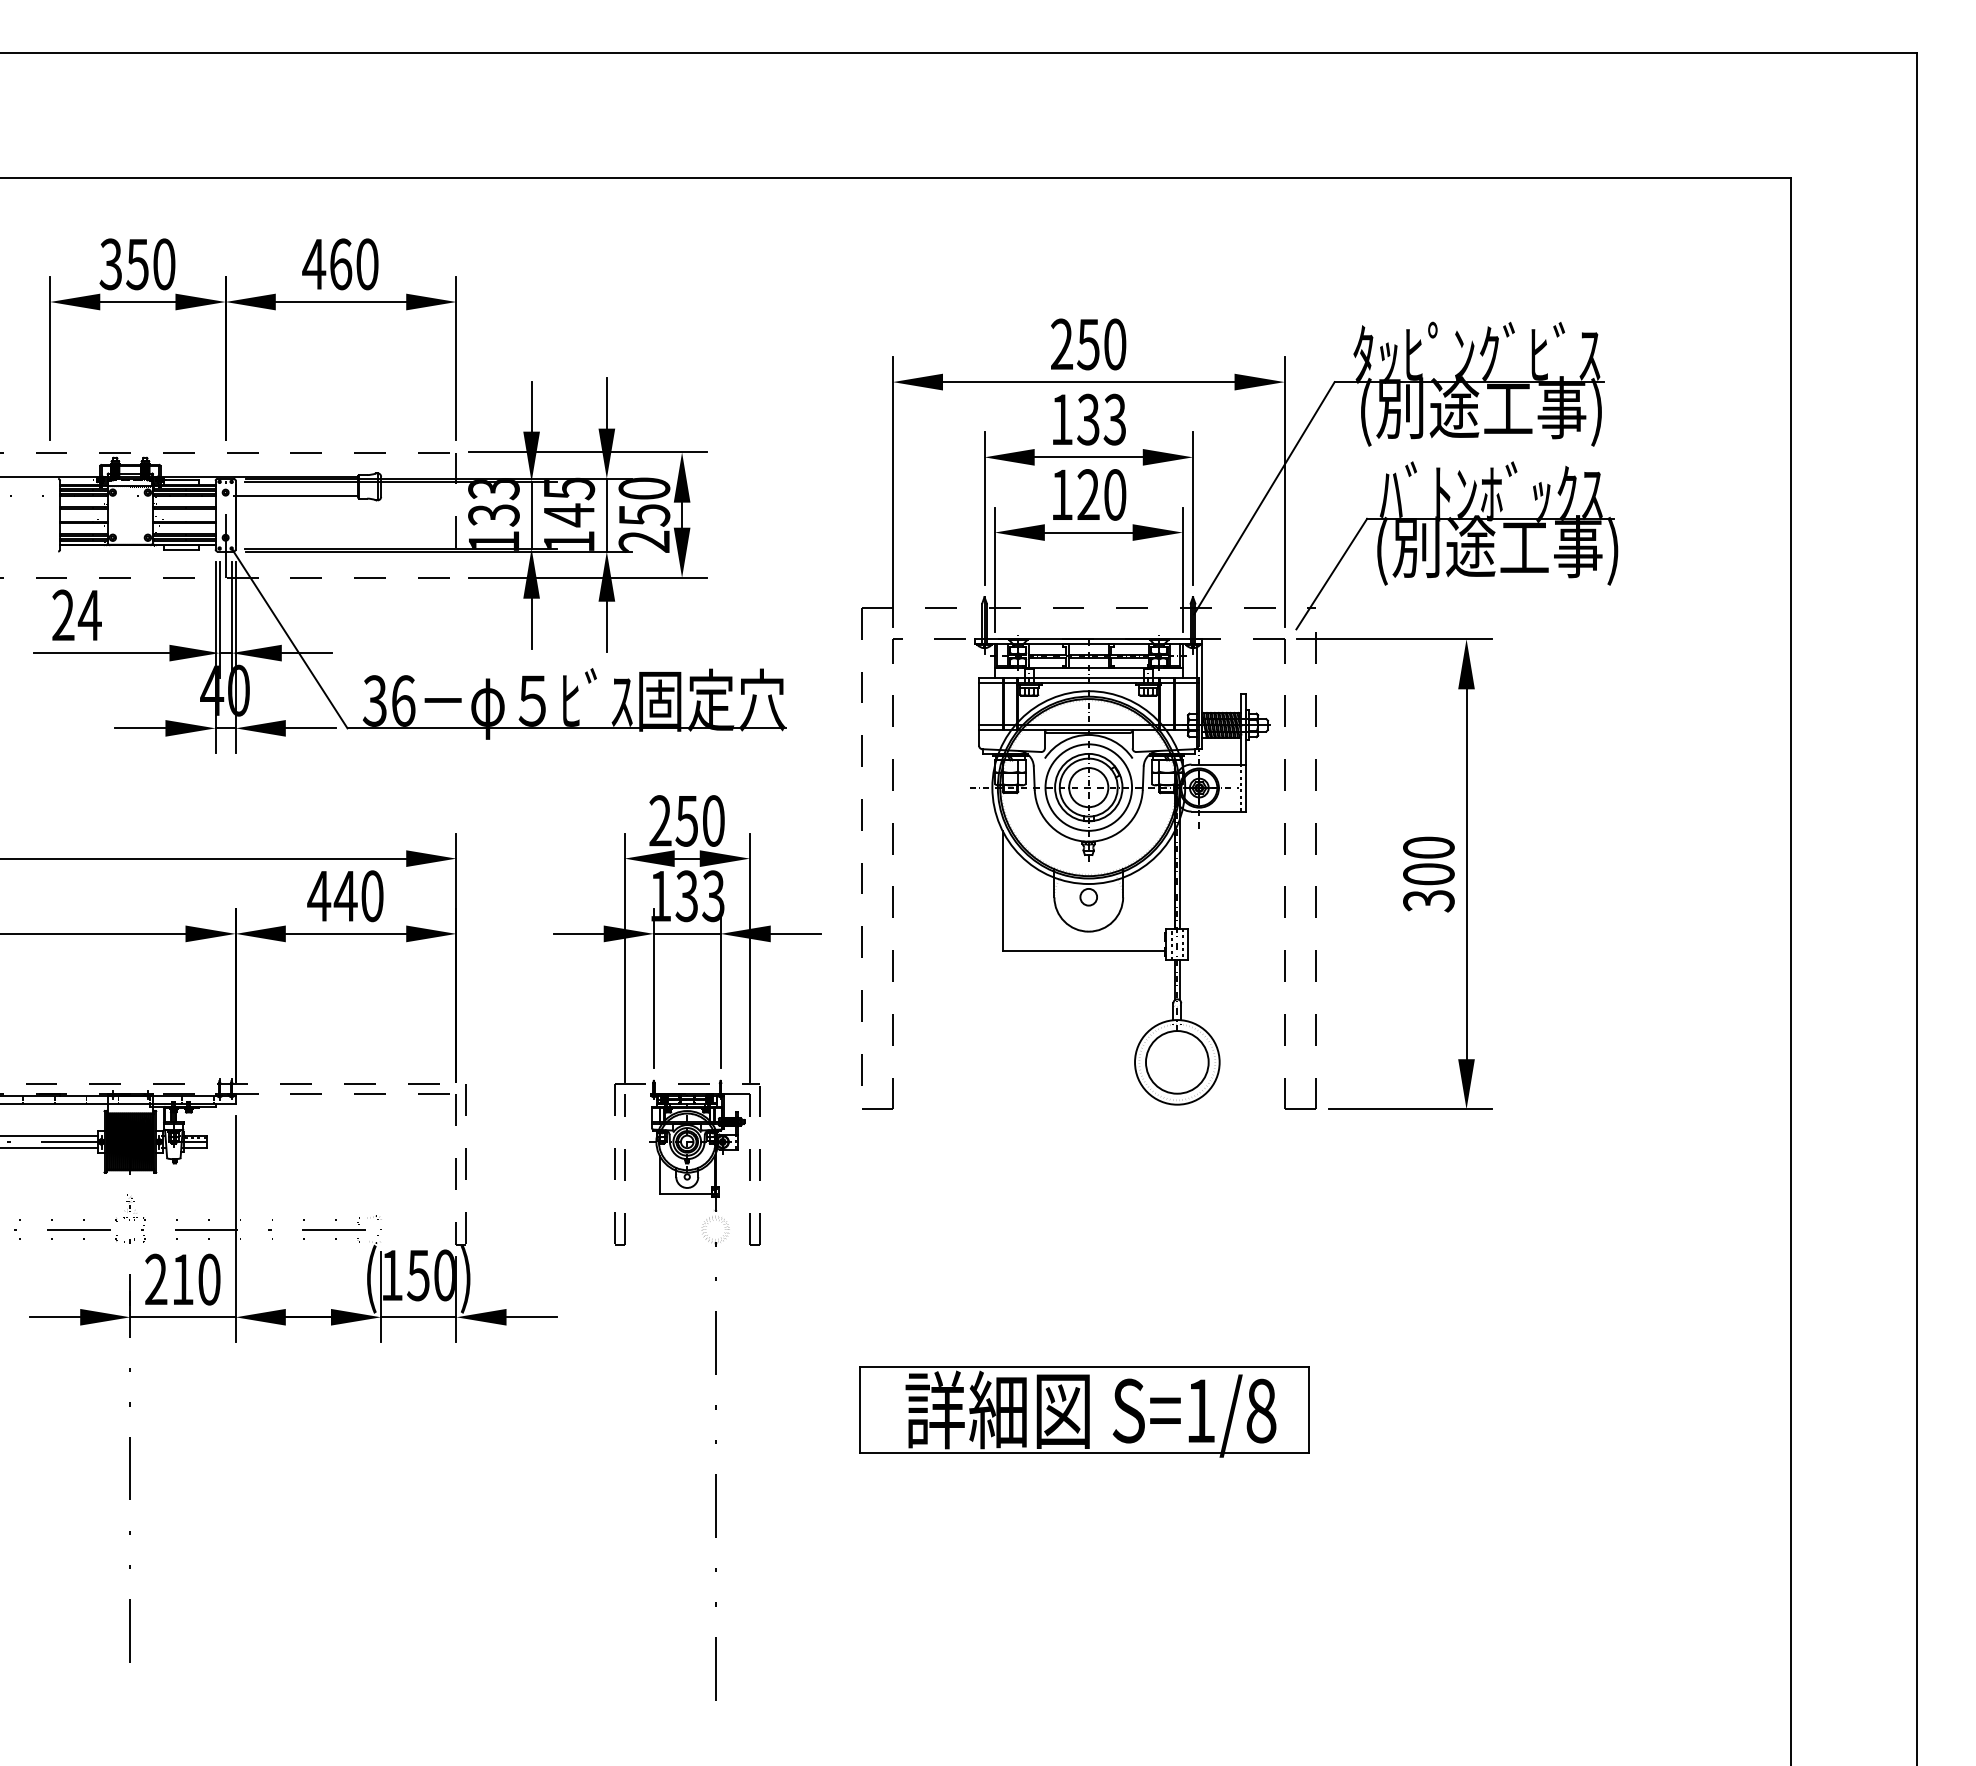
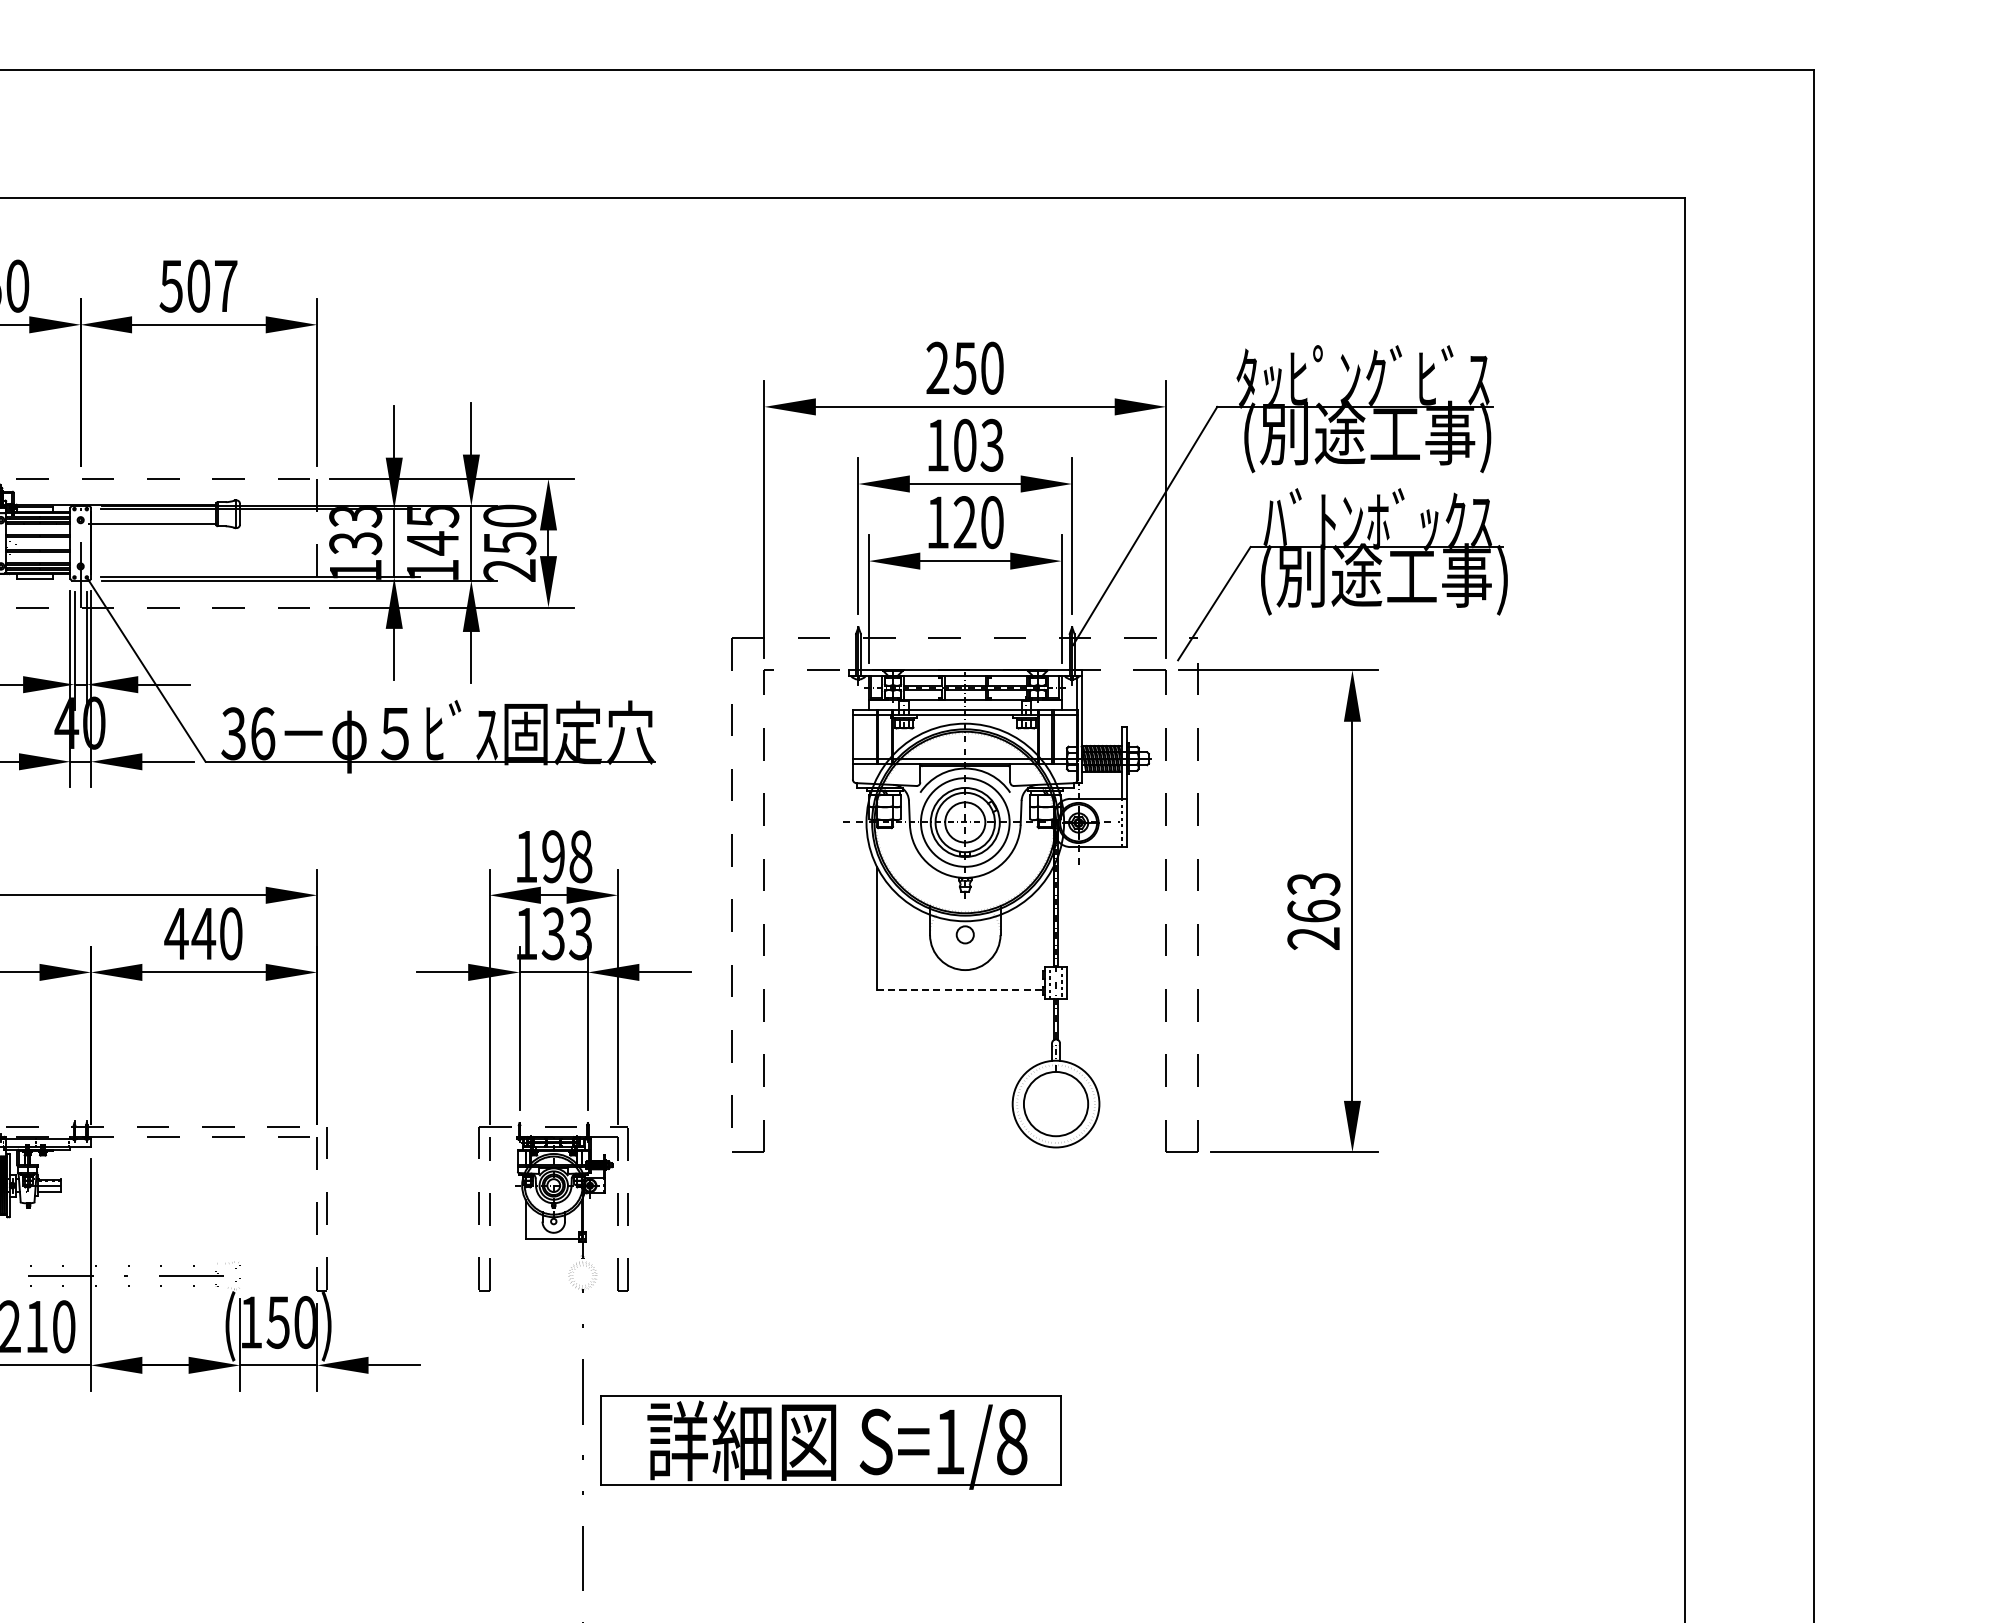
text: (340, 264) -> (198, 286), 460 -> 507
text: (1088, 419) -> (965, 445), 133 -> 103
text: (686, 820) -> (552, 856), 250 -> 198
text: (1428, 874) -> (1313, 911), 300 -> 263
line: (1084, 950) -> (960, 989), solid -> dashed
part: (1084, 1411) -> (830, 1442), moved

